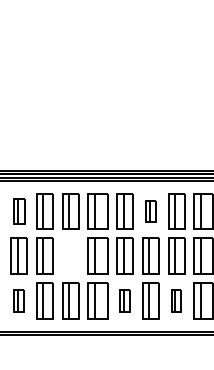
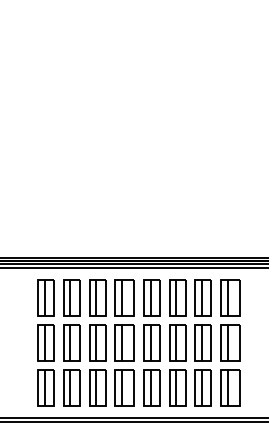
part: (18, 210) -> (45, 297), size x1.43
part: (150, 210) -> (177, 297), size x1.67
part: (70, 255) -> (97, 342), added
part: (18, 300) -> (45, 387), size x1.67
part: (124, 300) -> (151, 387), size x1.67
part: (175, 300) -> (202, 387), size x1.67

